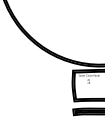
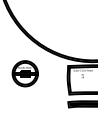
part: (26, 78) -> (24, 73), added

